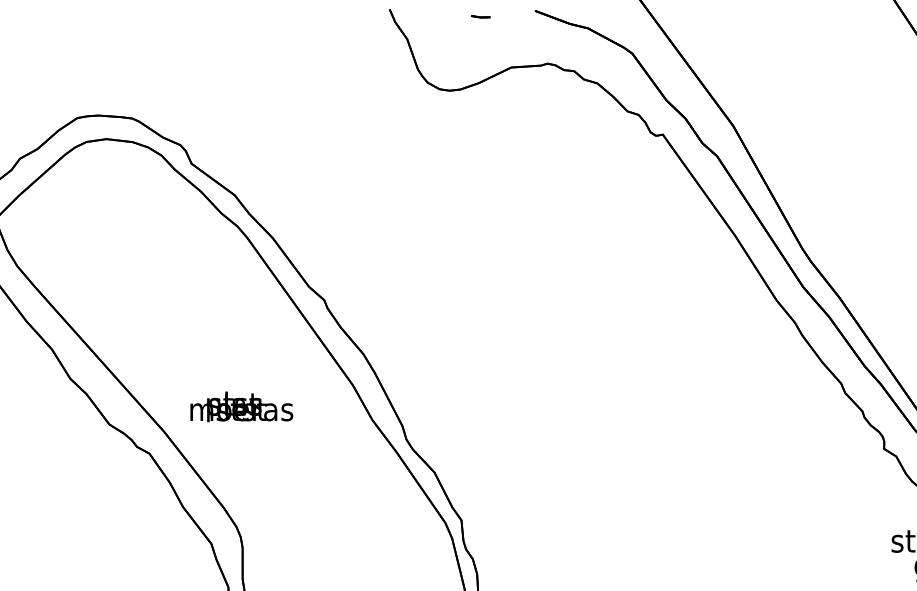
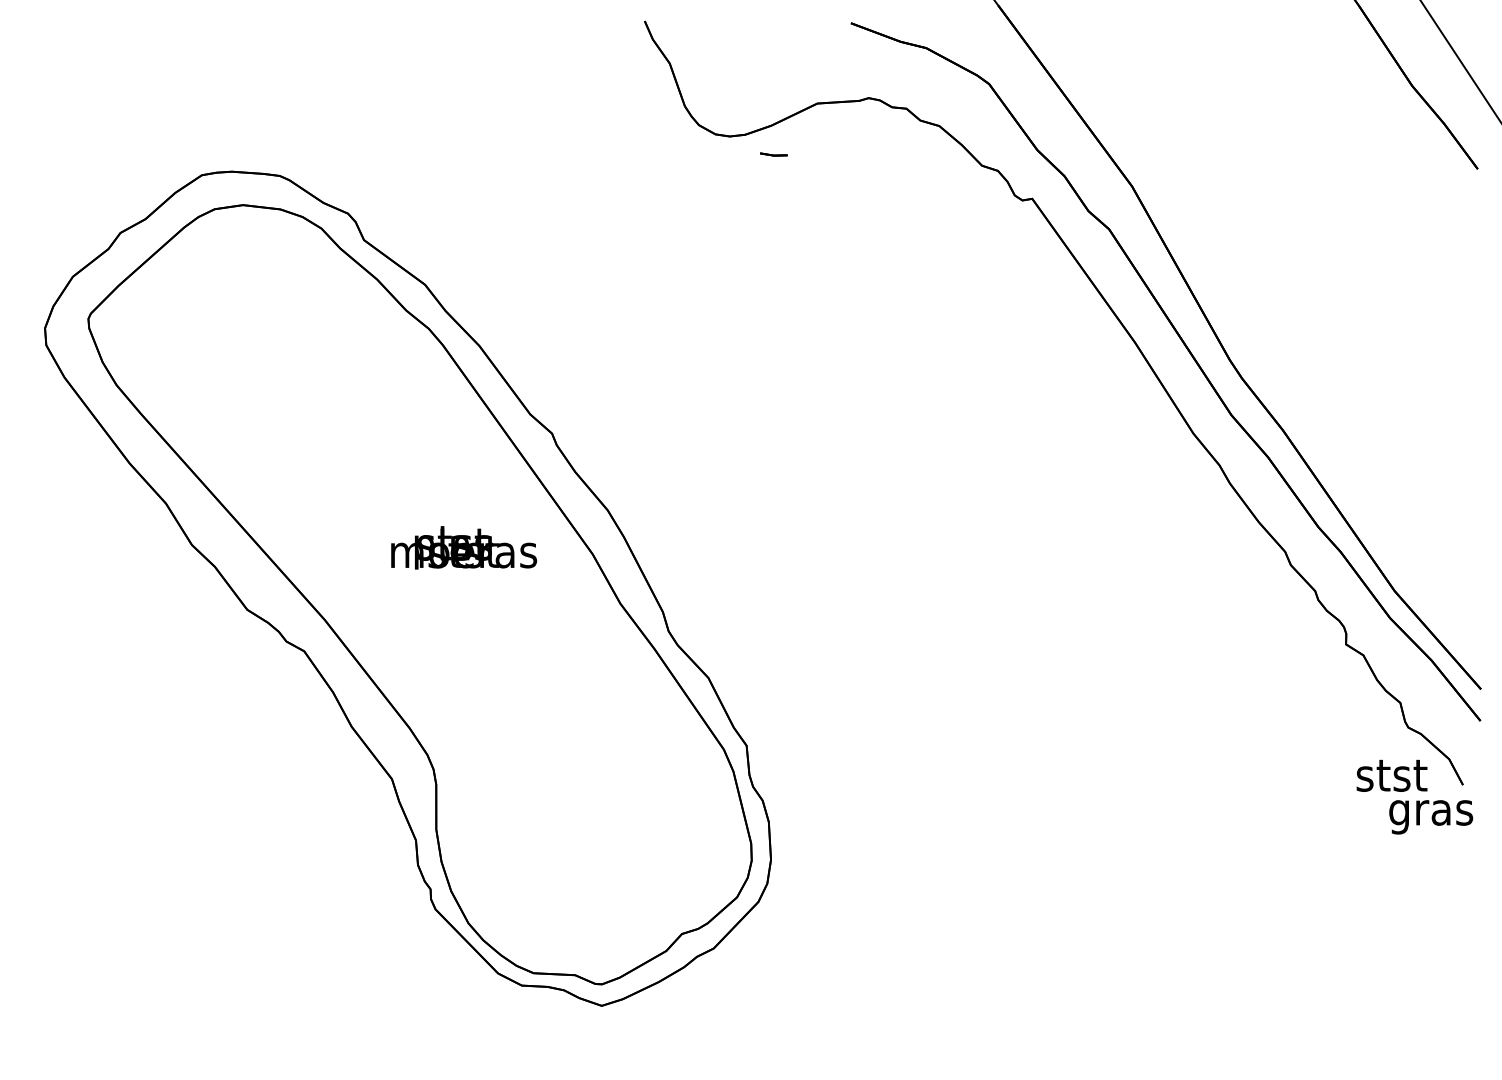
line: (480, 16) -> (773, 154), moved
text: (242, 406) -> (464, 547), moved

